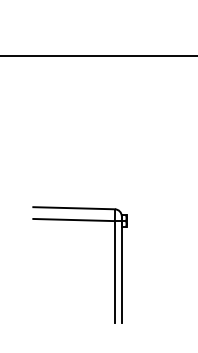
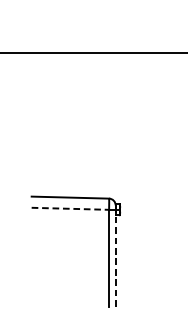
line: (74, 220) -> (70, 209), solid -> dashed
line: (121, 272) -> (115, 258), solid -> dashed

